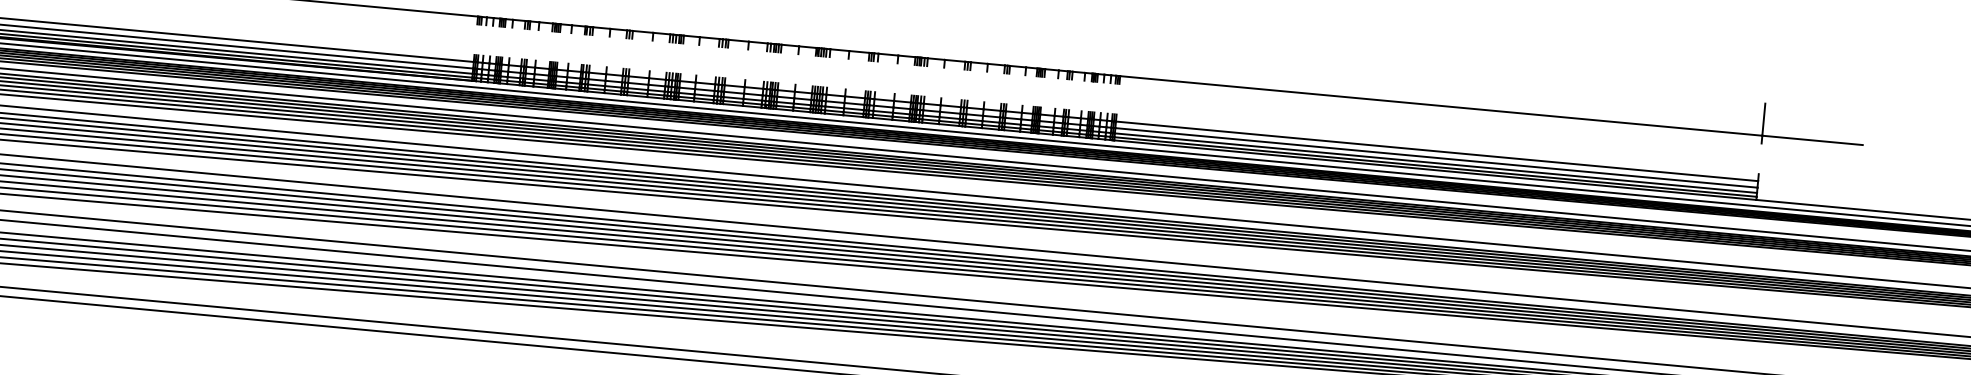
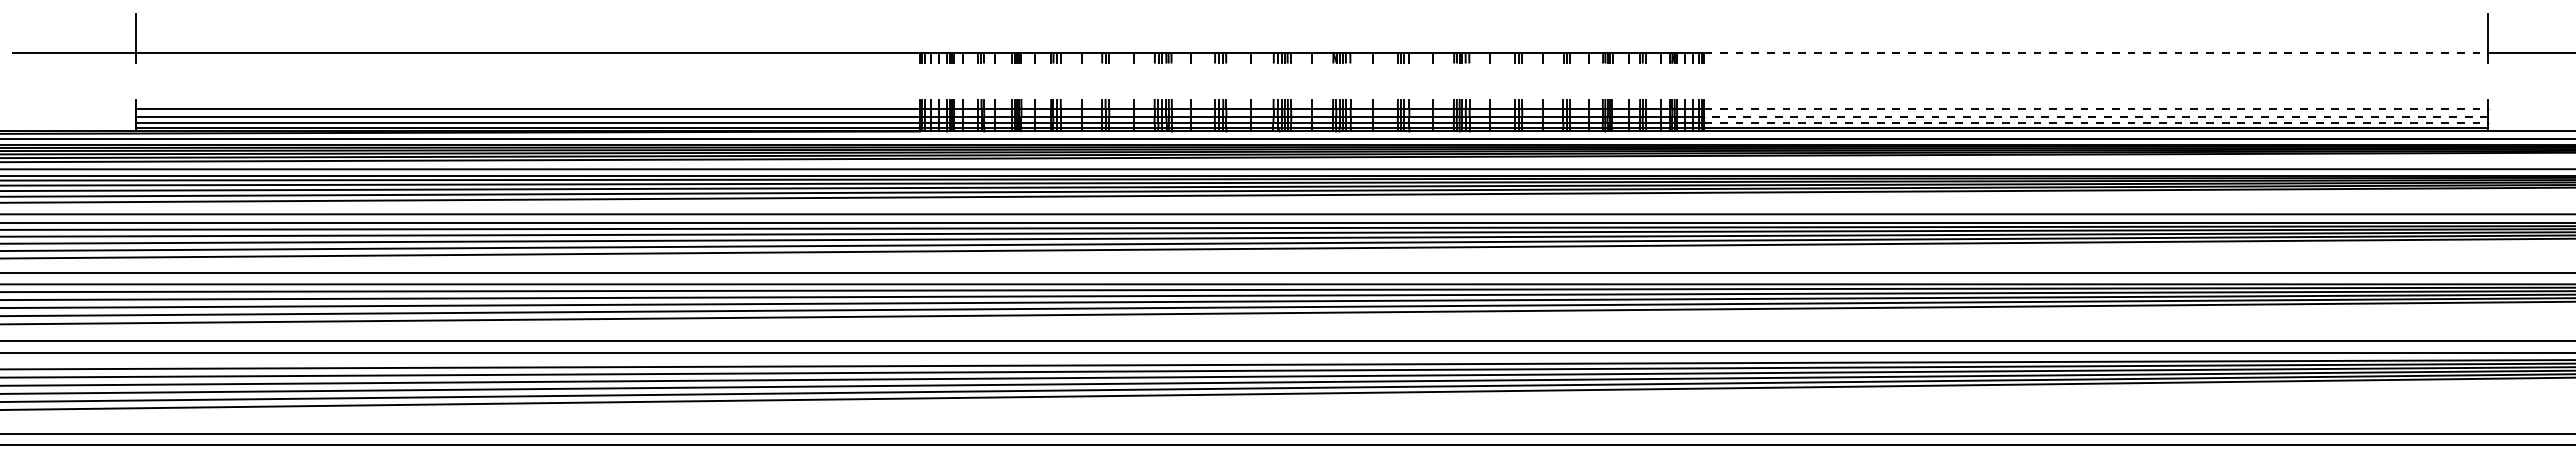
line: (1441, 106) -> (2096, 53), solid -> dashed
line: (1437, 151) -> (2096, 108), solid -> dashed
line: (1435, 157) -> (2095, 116), solid -> dashed
line: (1436, 162) -> (2096, 122), solid -> dashed

